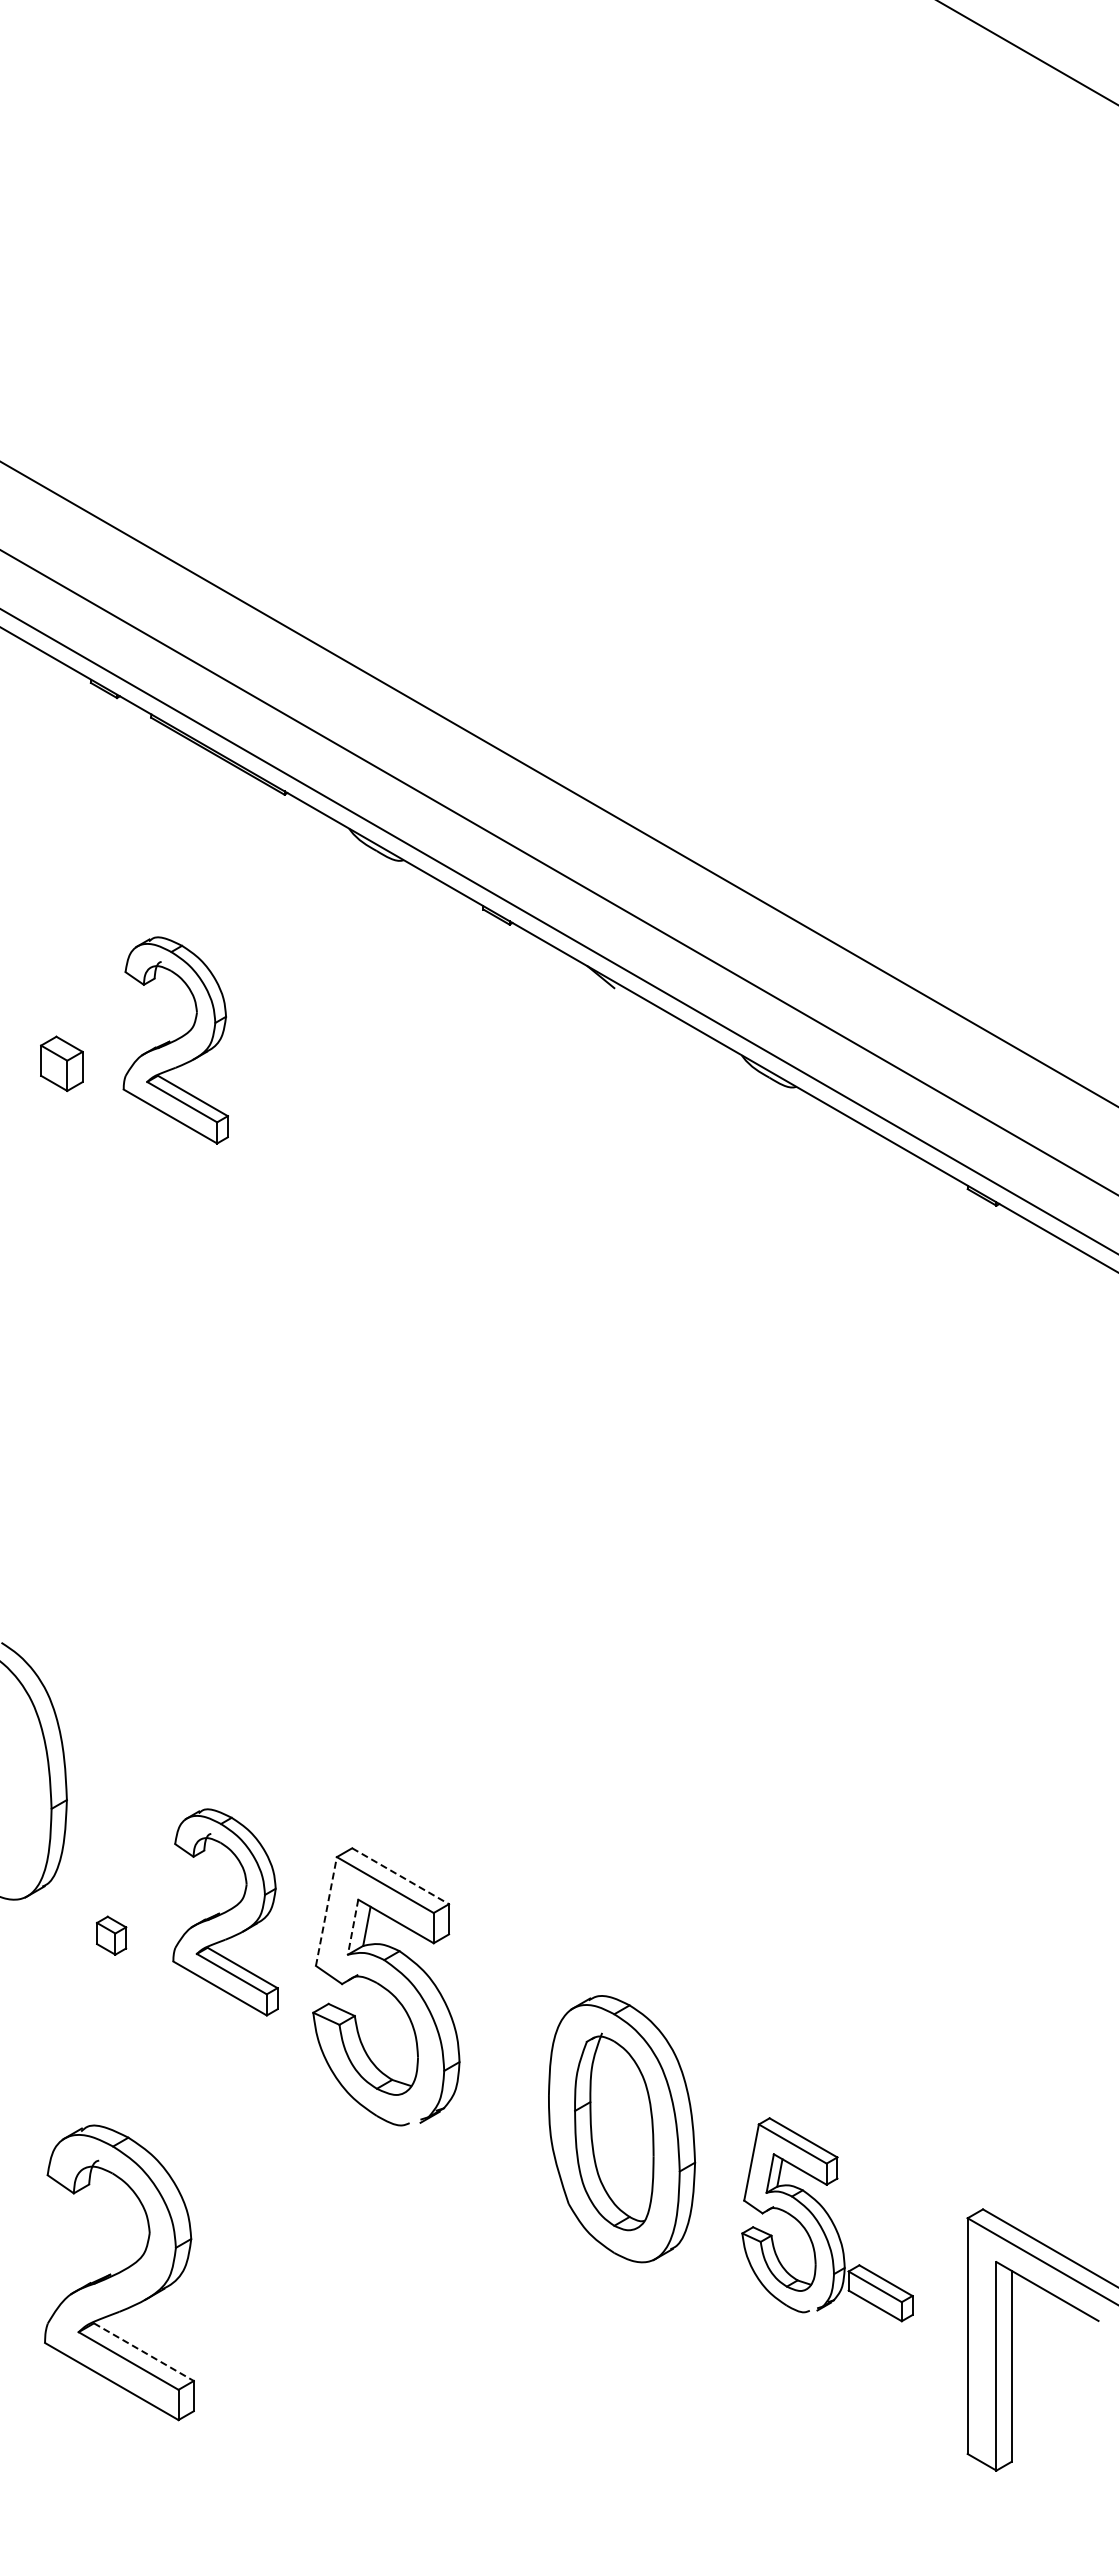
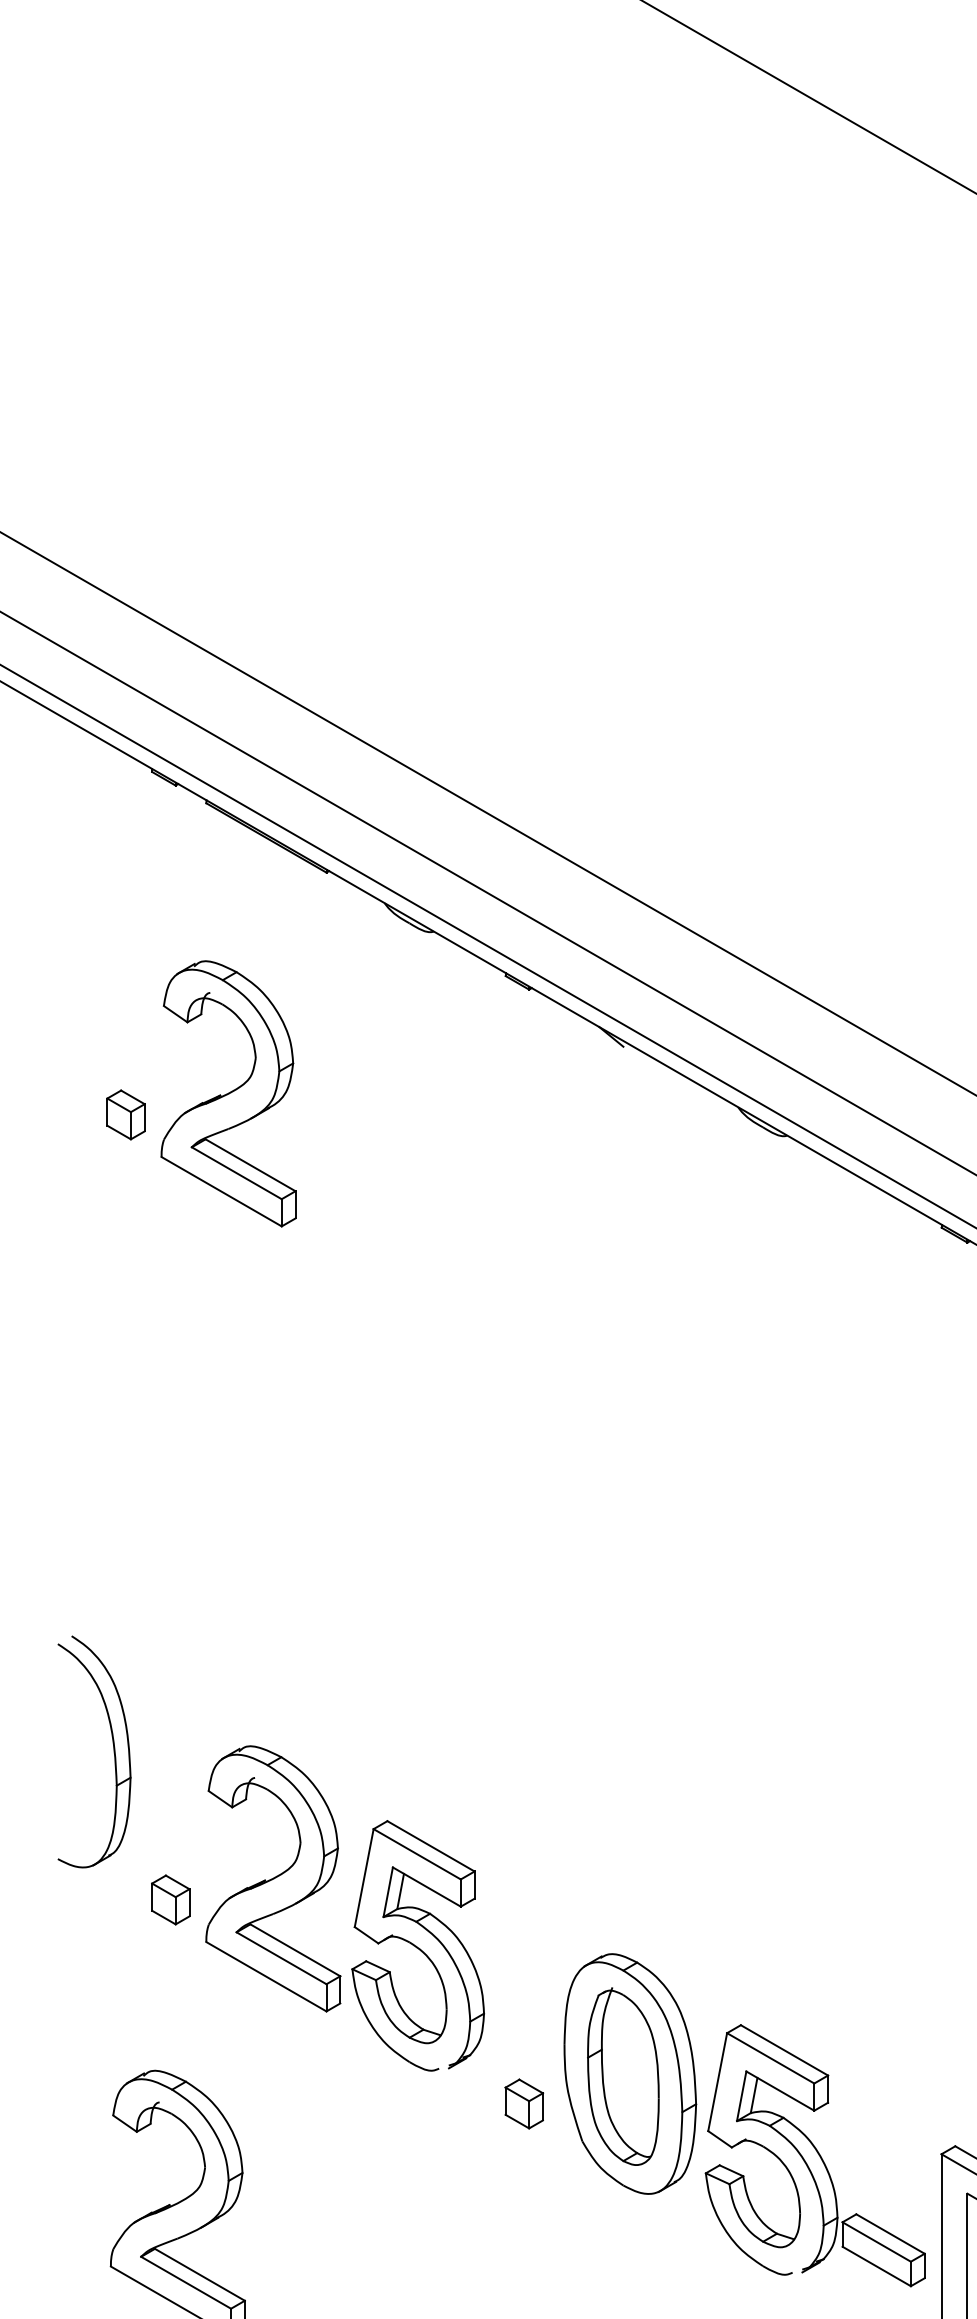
part: (175, 1040) -> (228, 1093), size x1.43
line: (400, 1876) -> (430, 1846), dashed -> solid
line: (326, 1911) -> (364, 1878), dashed -> solid
part: (225, 1912) -> (273, 1878), size x1.43
line: (353, 1927) -> (388, 1892), dashed -> solid
part: (111, 1935) -> (170, 1899), size x1.43
part: (504, 2162) -> (524, 2104), added
part: (827, 2219) -> (815, 2155), size x1.43
line: (143, 2352) -> (199, 2275), dashed -> solid

